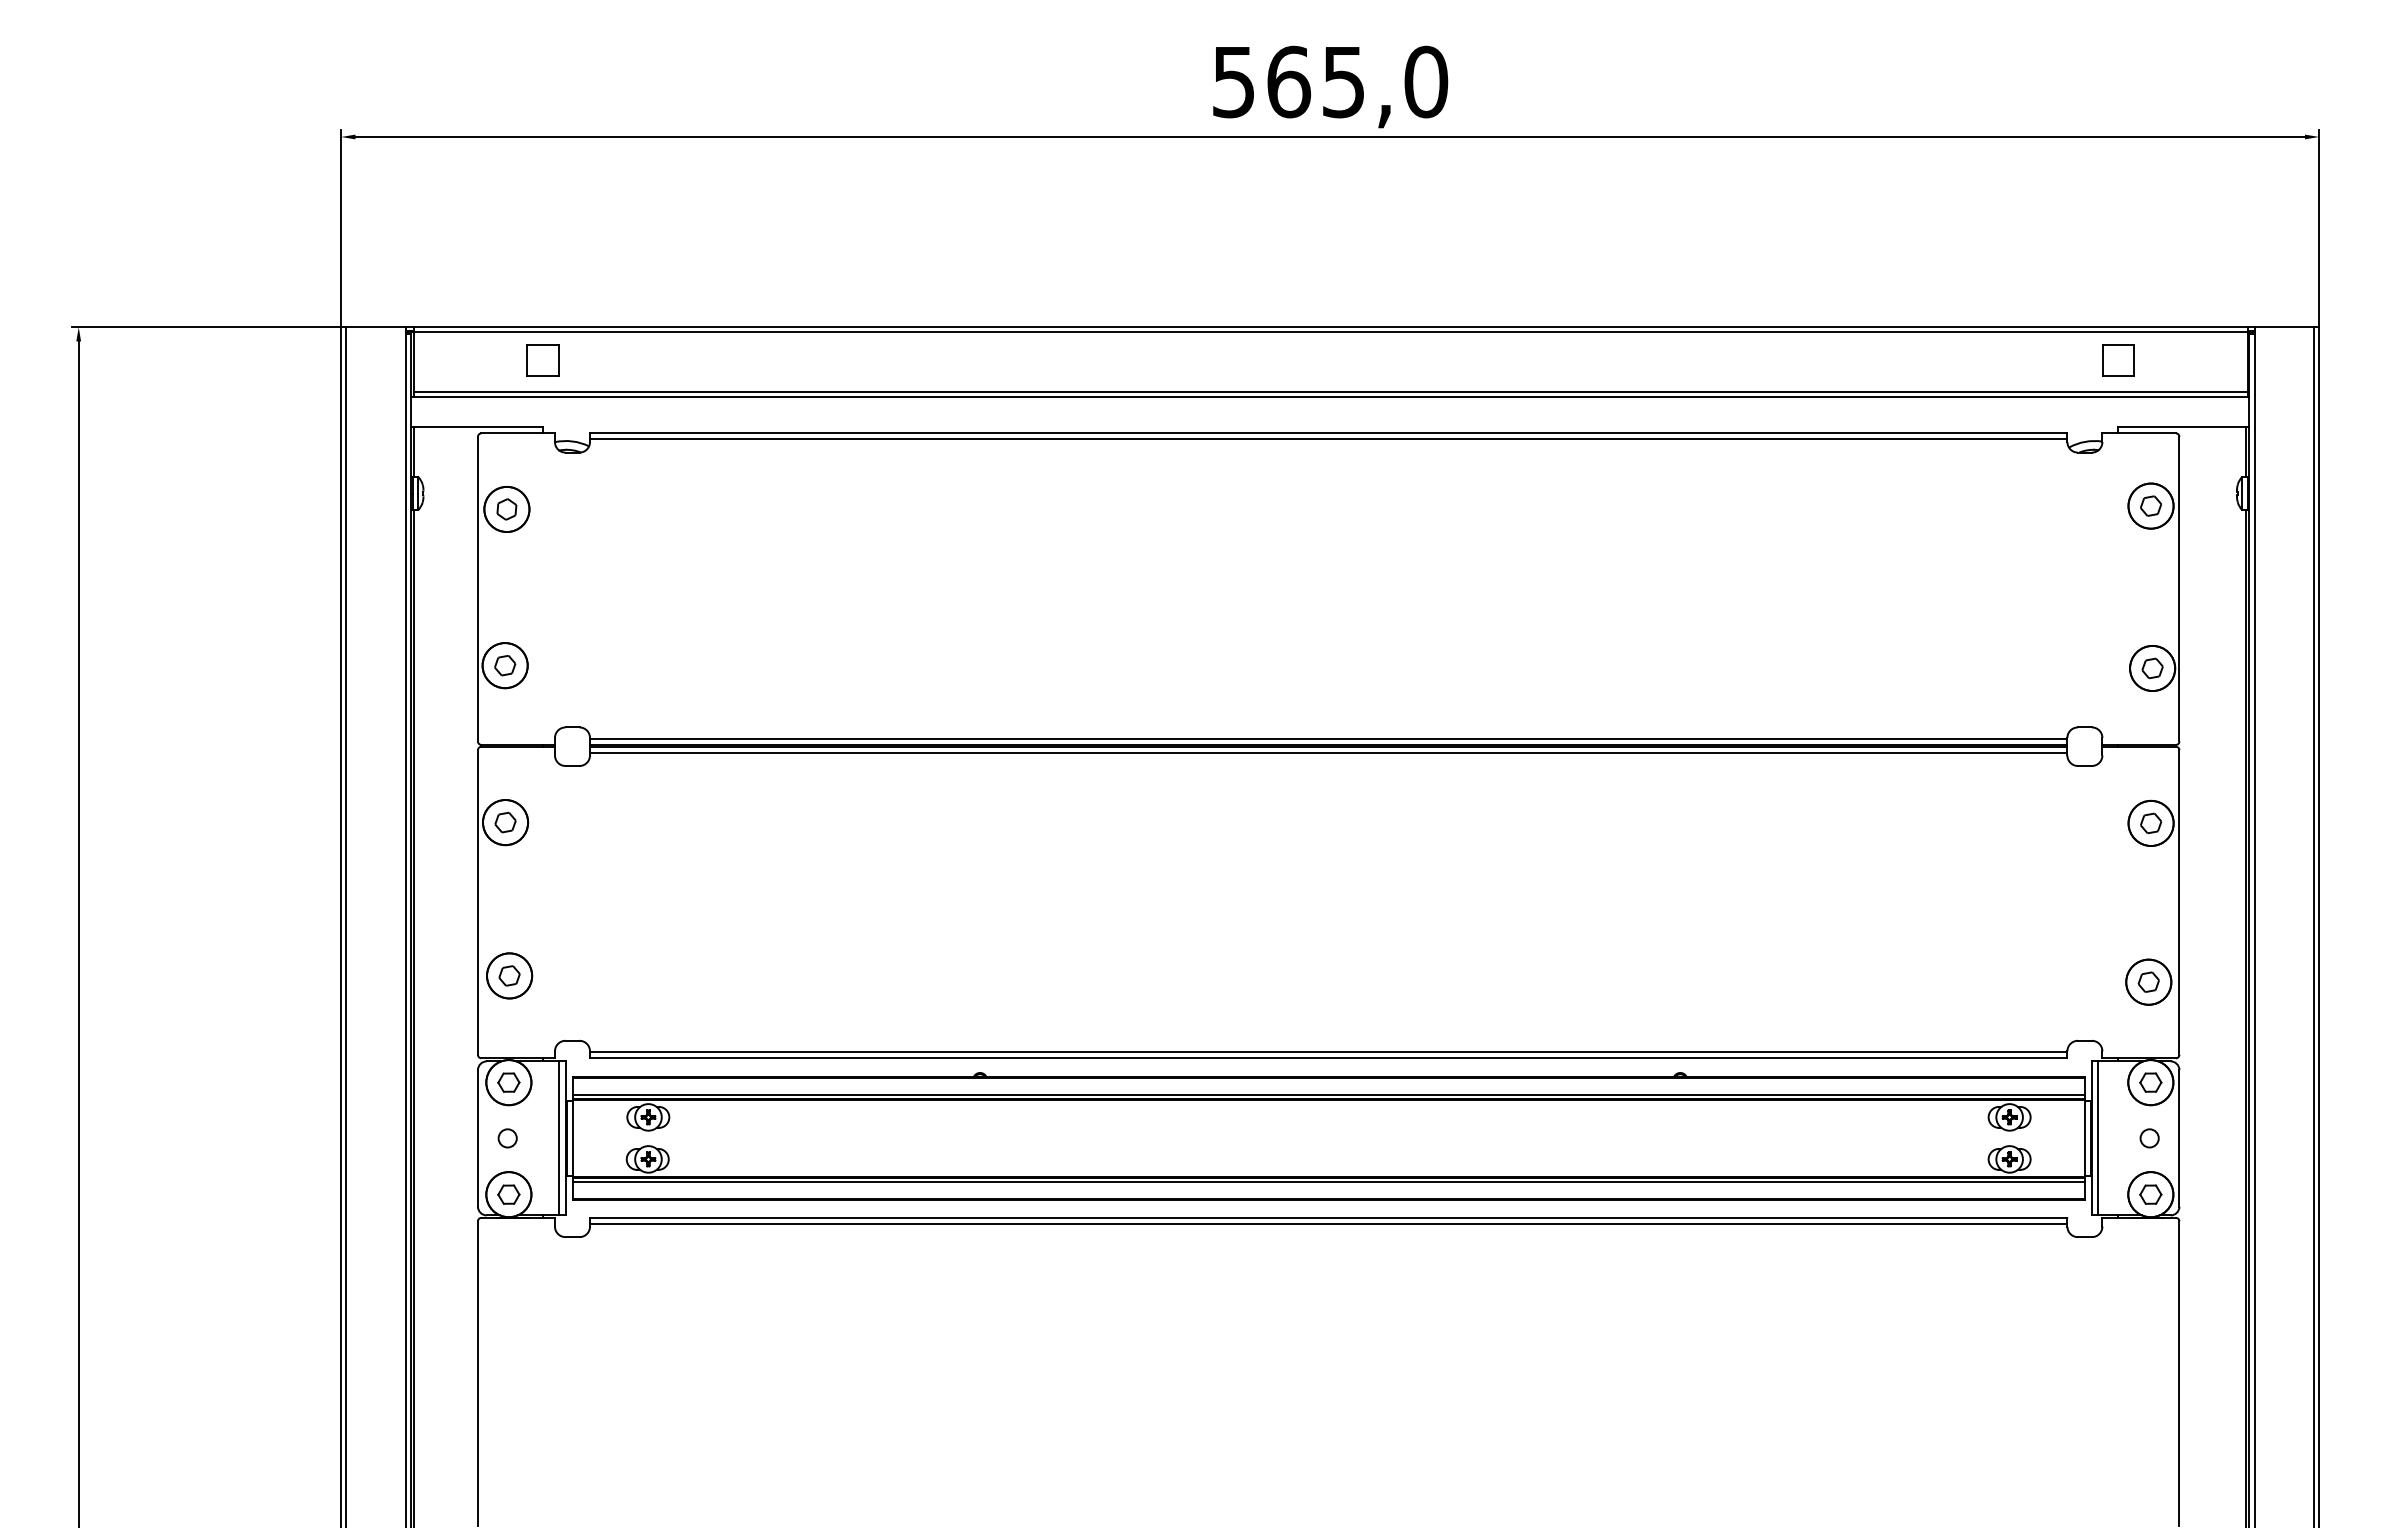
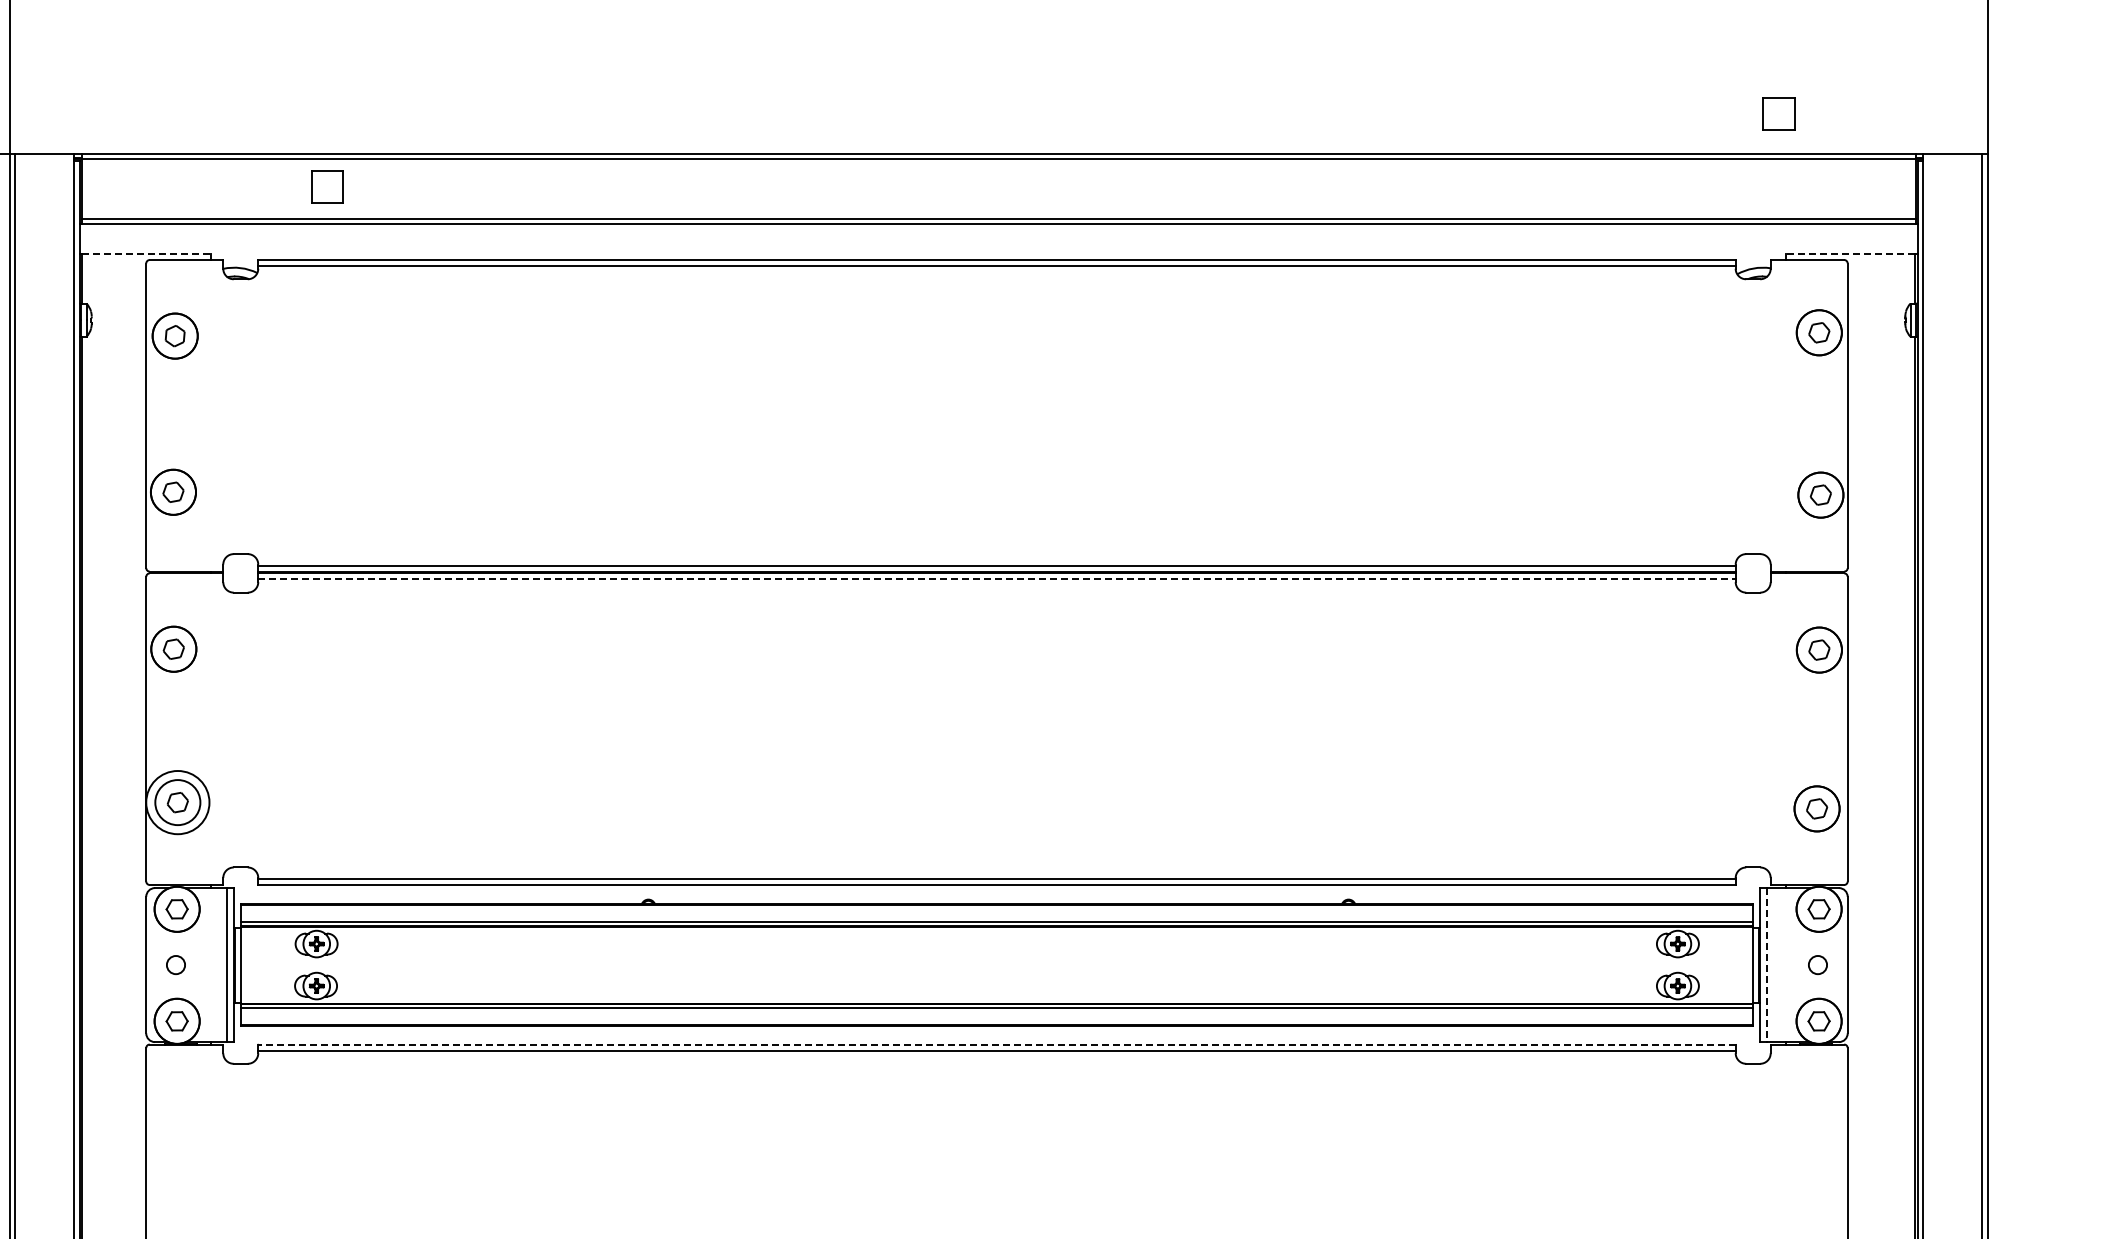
part: (542, 360) -> (326, 187), moved
part: (2118, 360) -> (1778, 114), moved
line: (478, 427) -> (146, 254), solid -> dashed
line: (2181, 427) -> (1849, 254), solid -> dashed
line: (1328, 752) -> (996, 579), solid -> dashed
circle: (509, 975) -> (177, 802), size x1.4
line: (2098, 1138) -> (1766, 965), solid -> dashed
line: (1328, 1217) -> (996, 1044), solid -> dashed

